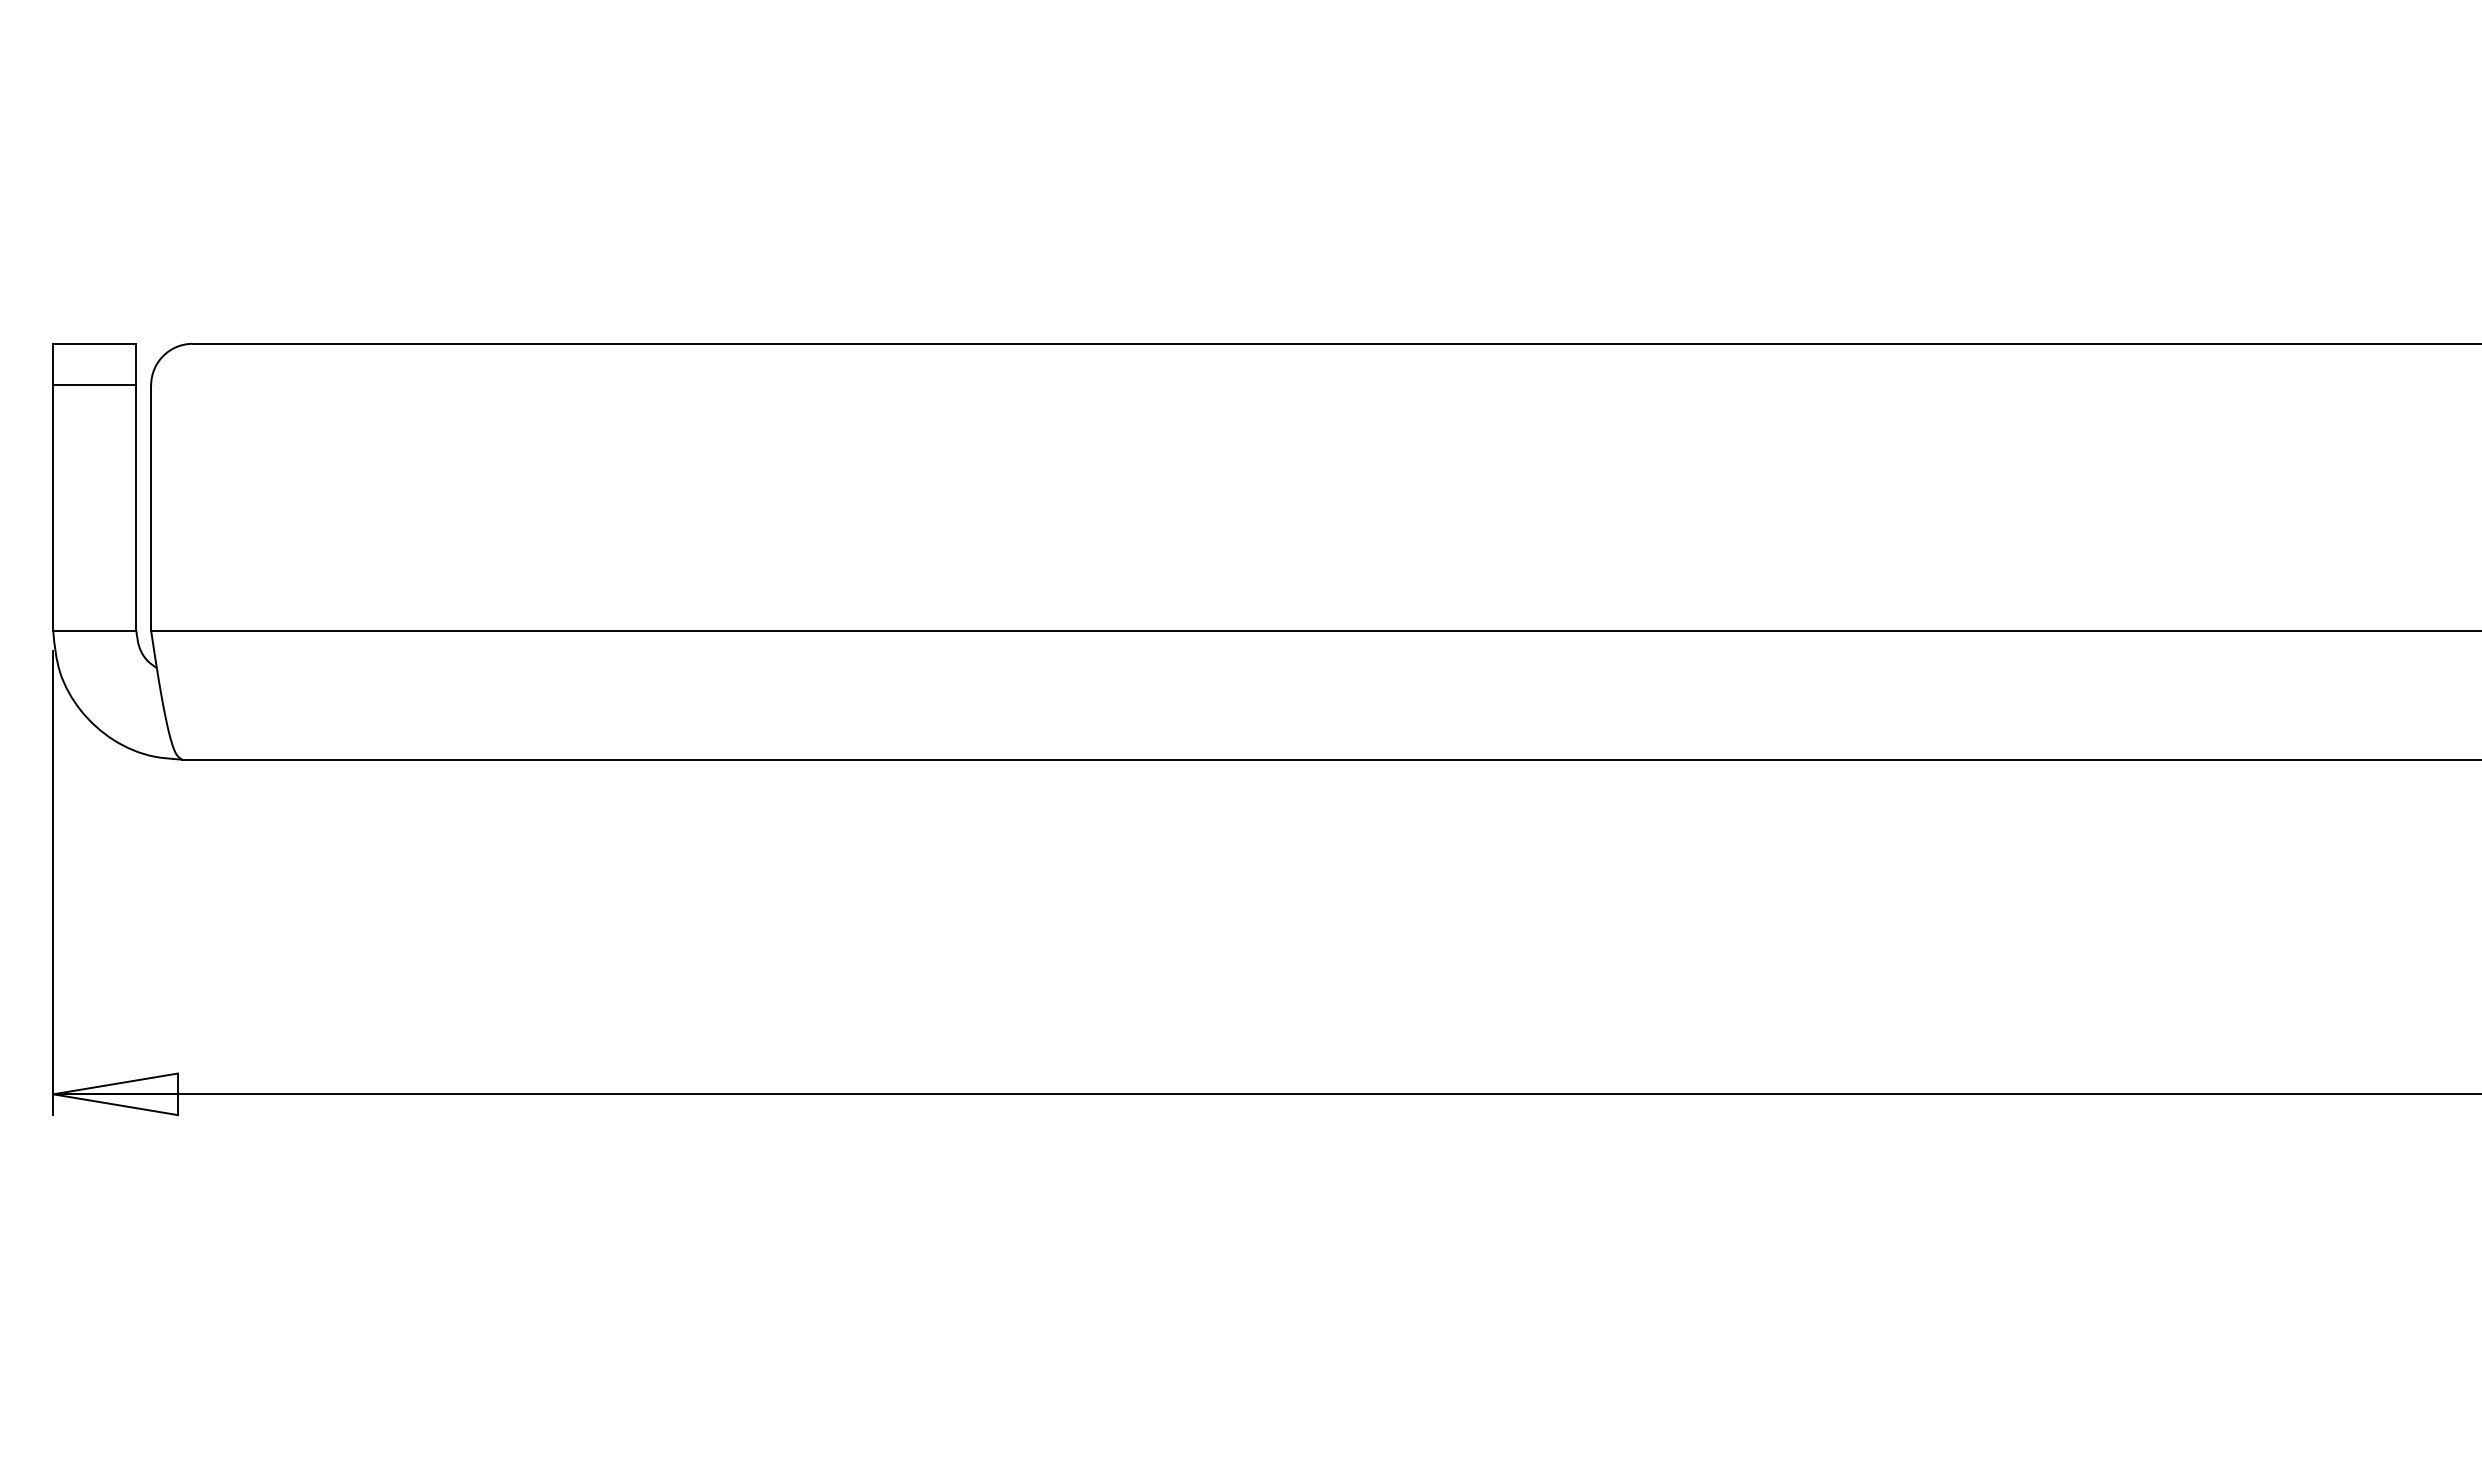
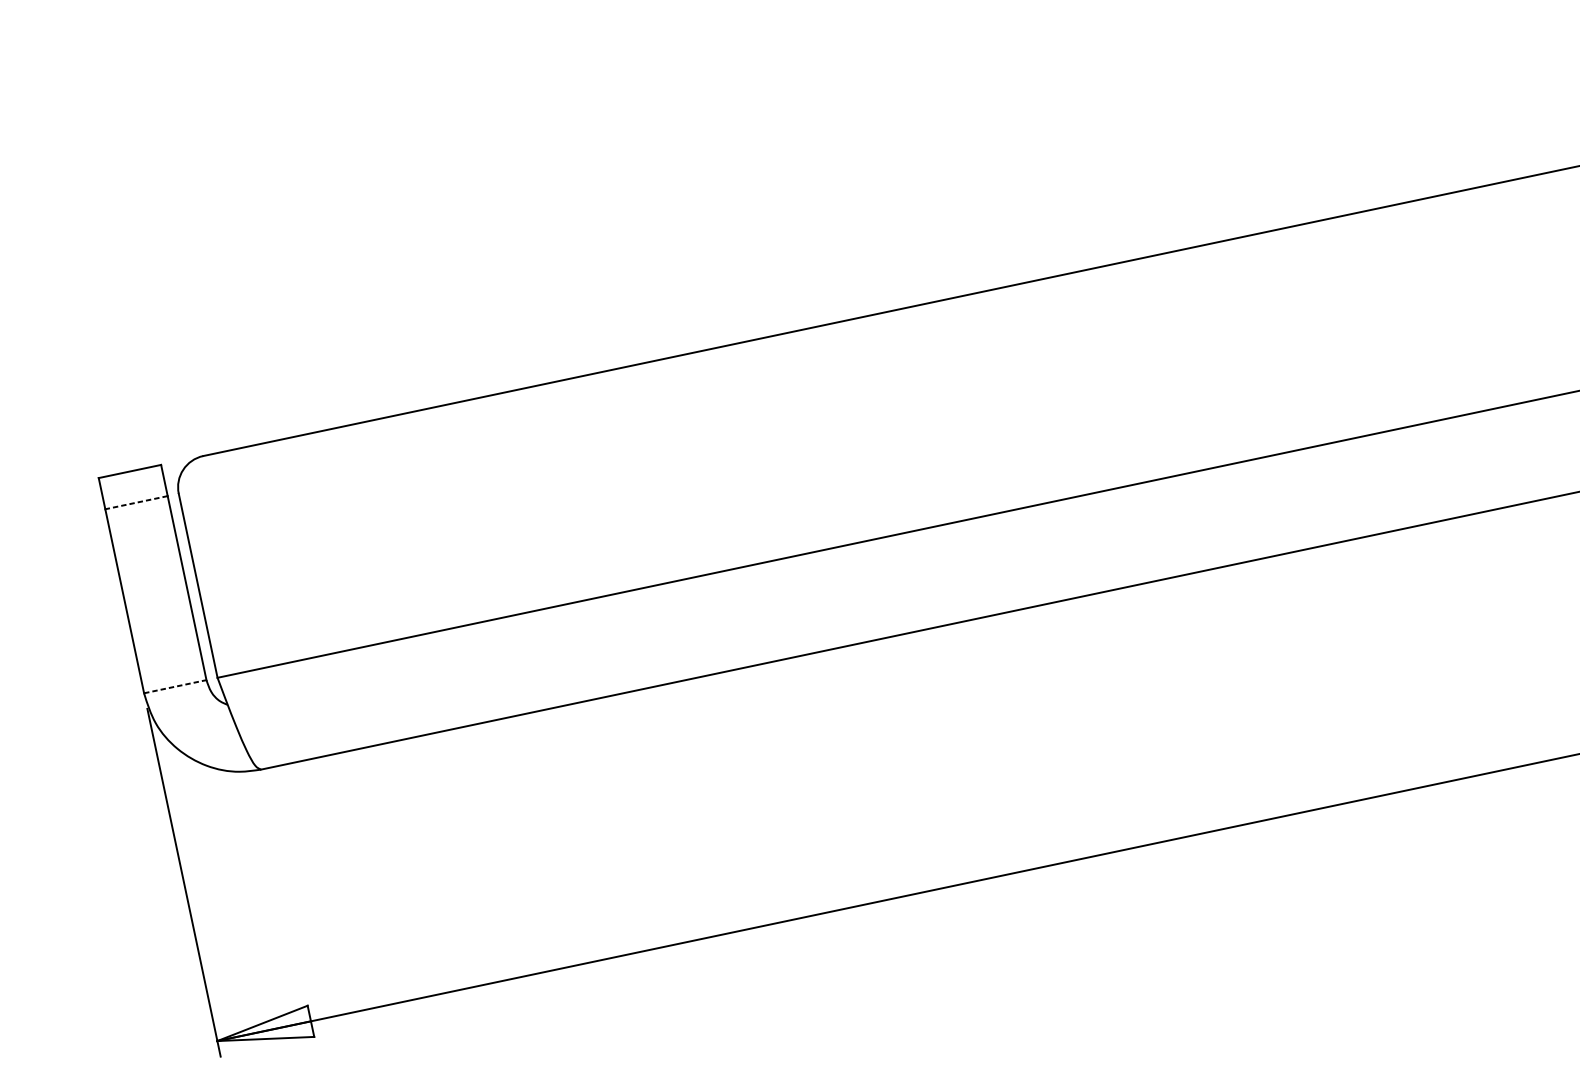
line: (94, 385) -> (136, 502), solid -> dashed
line: (94, 630) -> (175, 686), solid -> dashed

